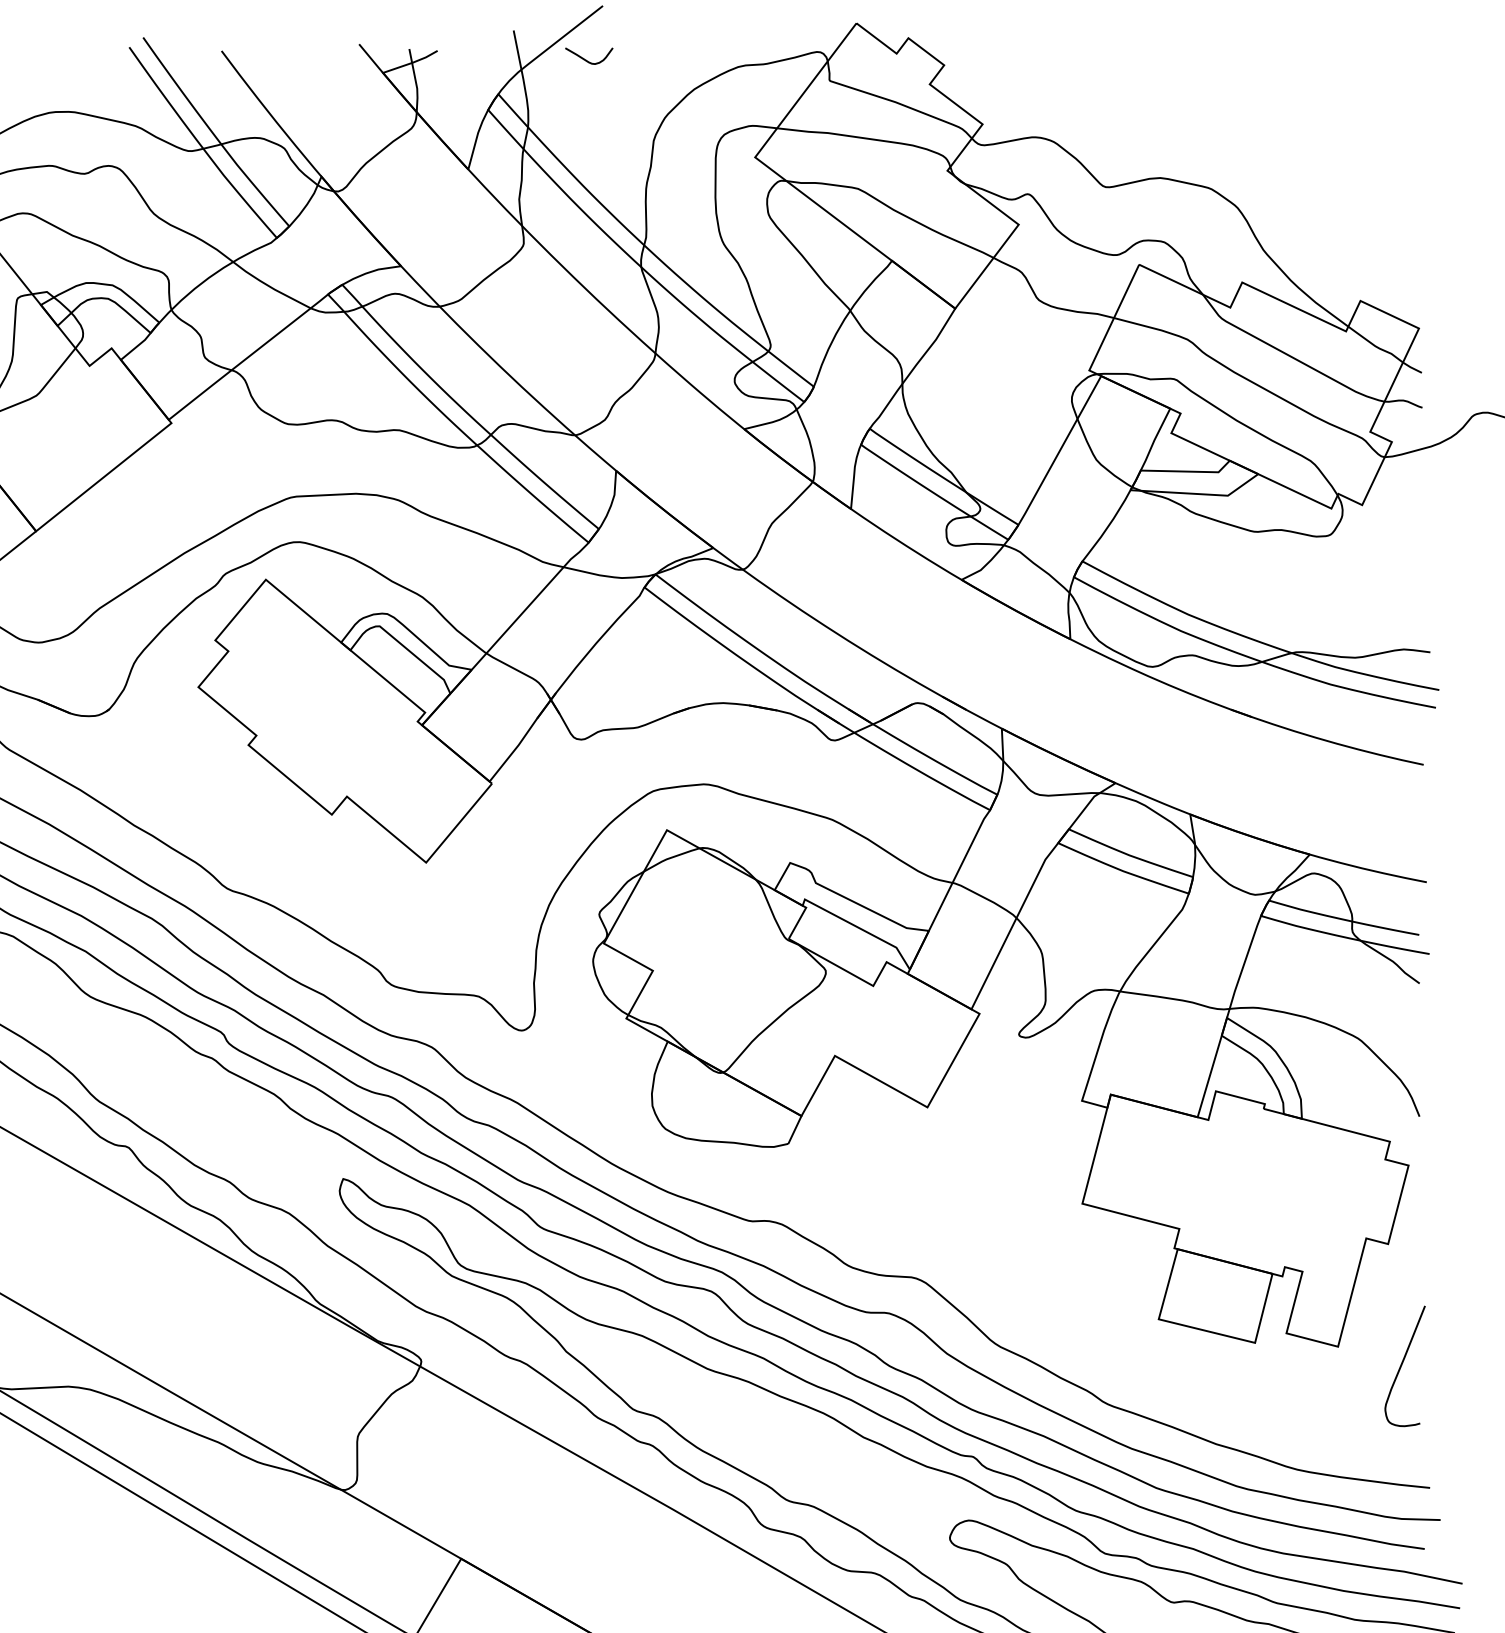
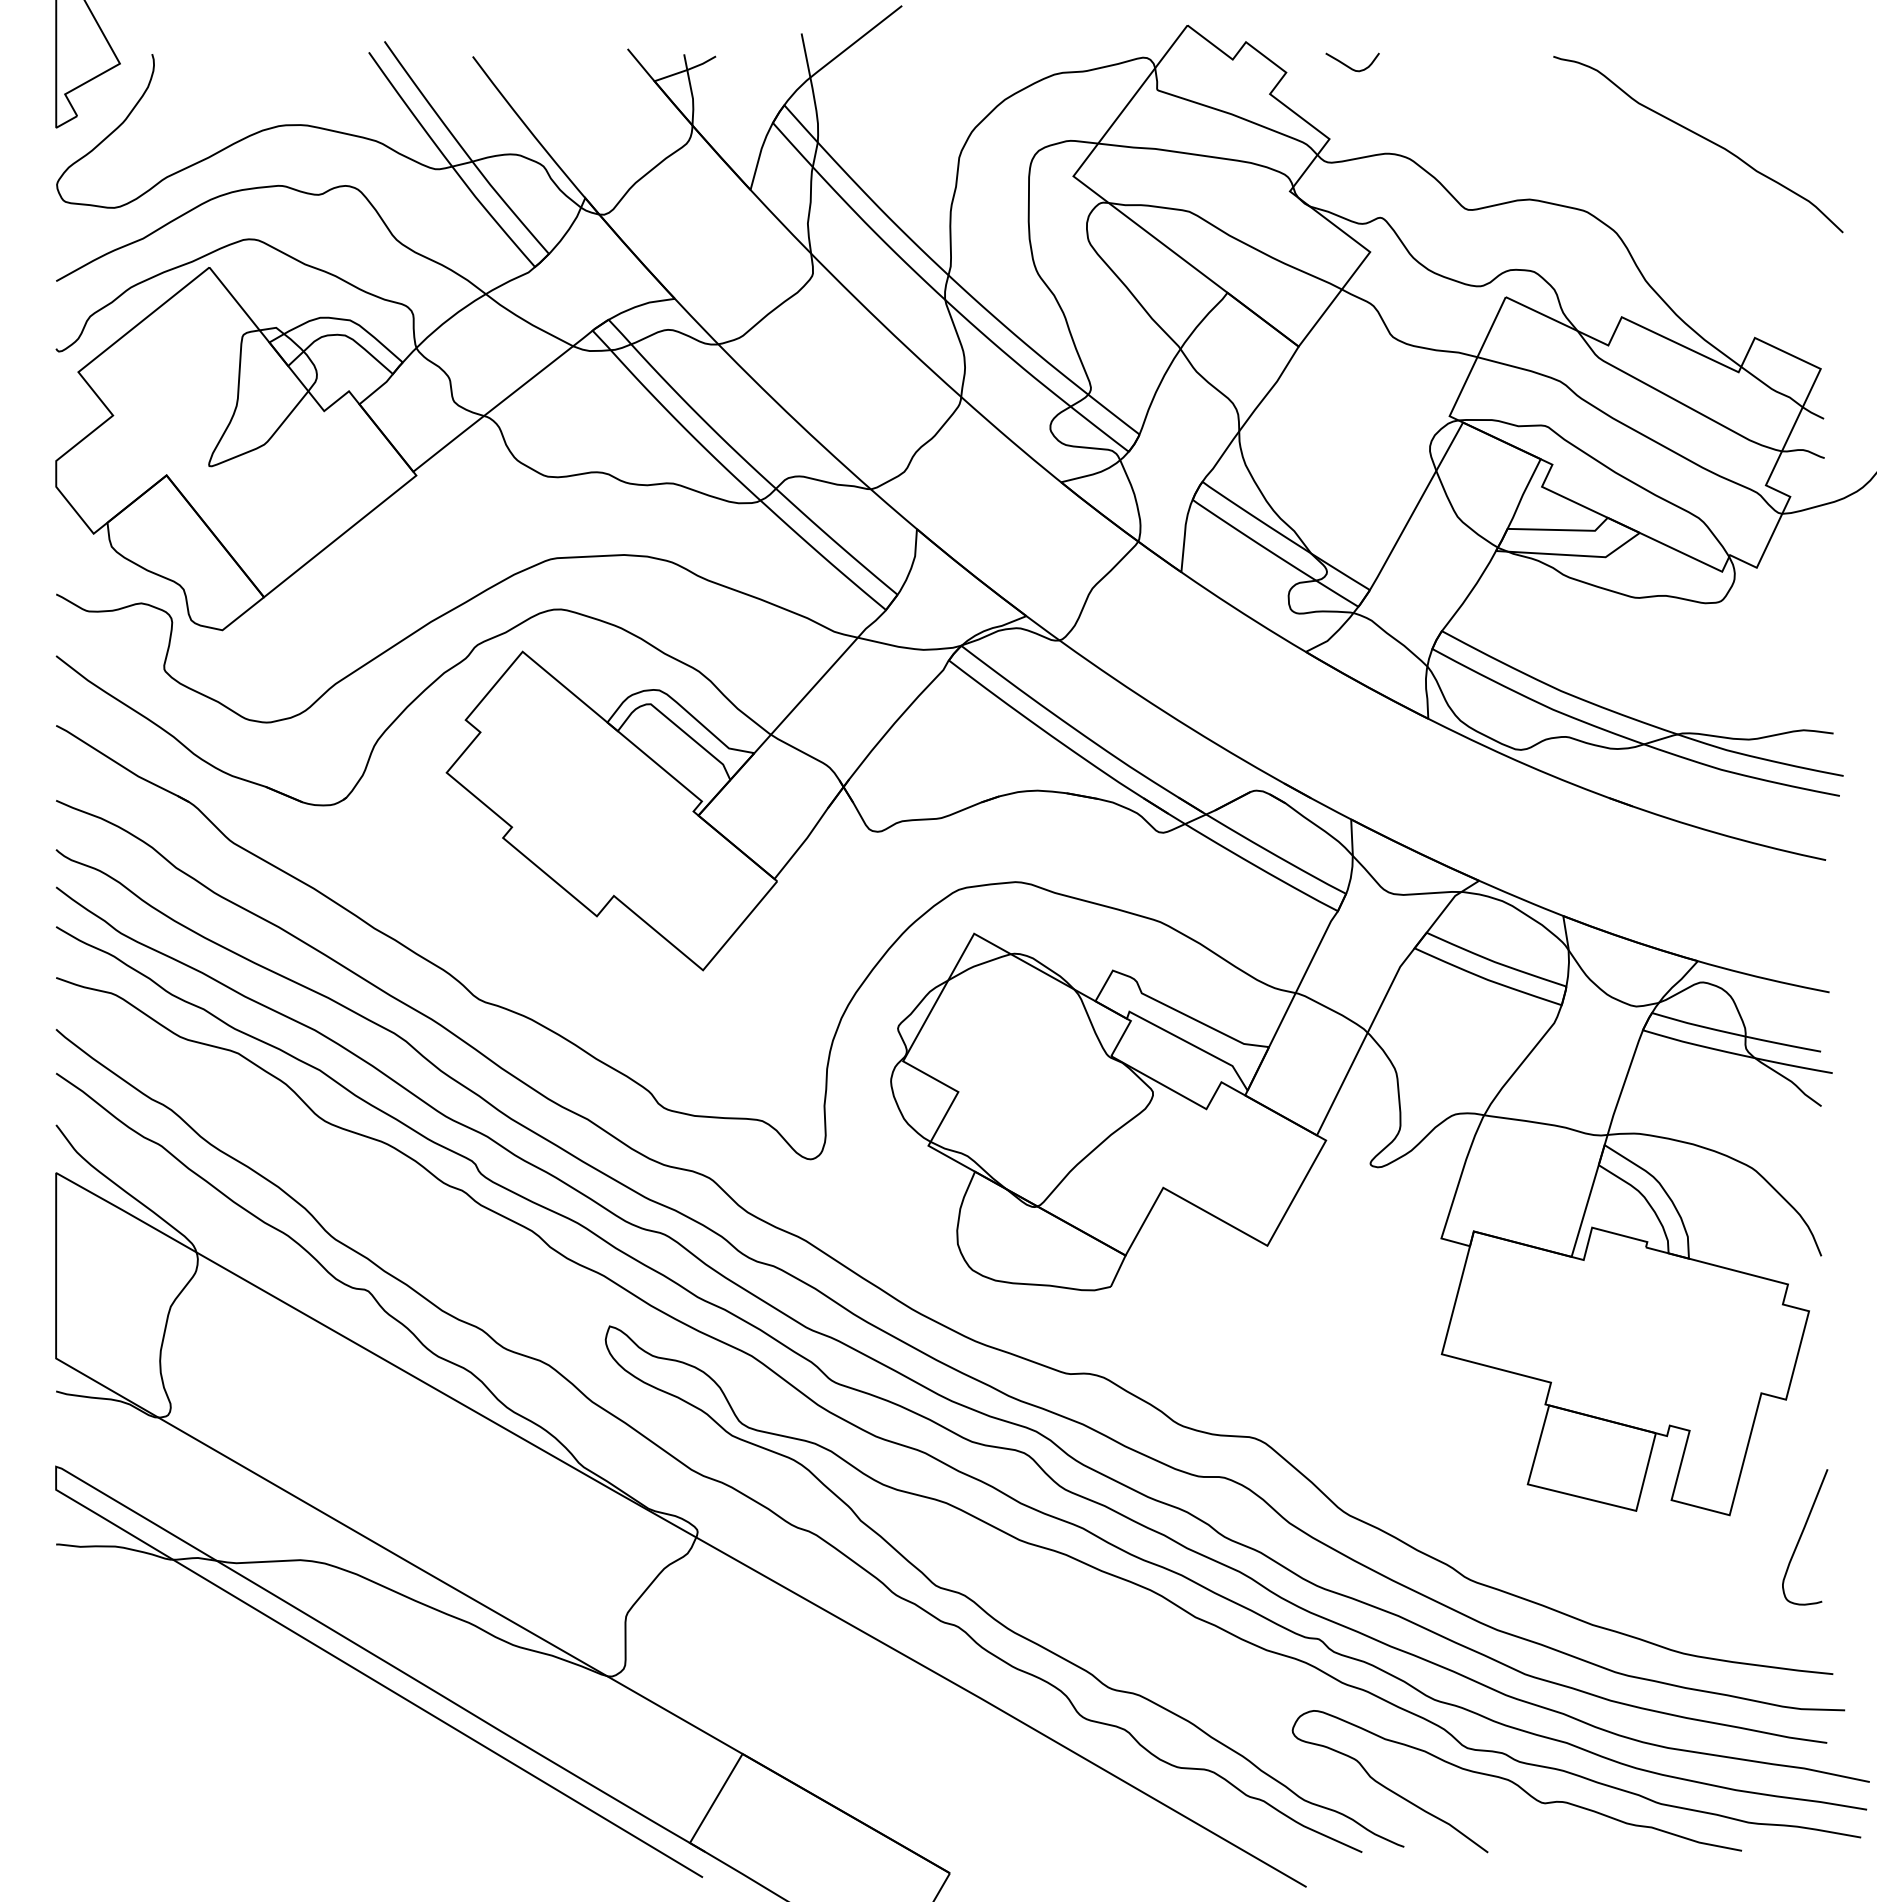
curve: (585, 58) -> (1348, 65), moved
curve: (1313, 123) -> (1702, 138), added

